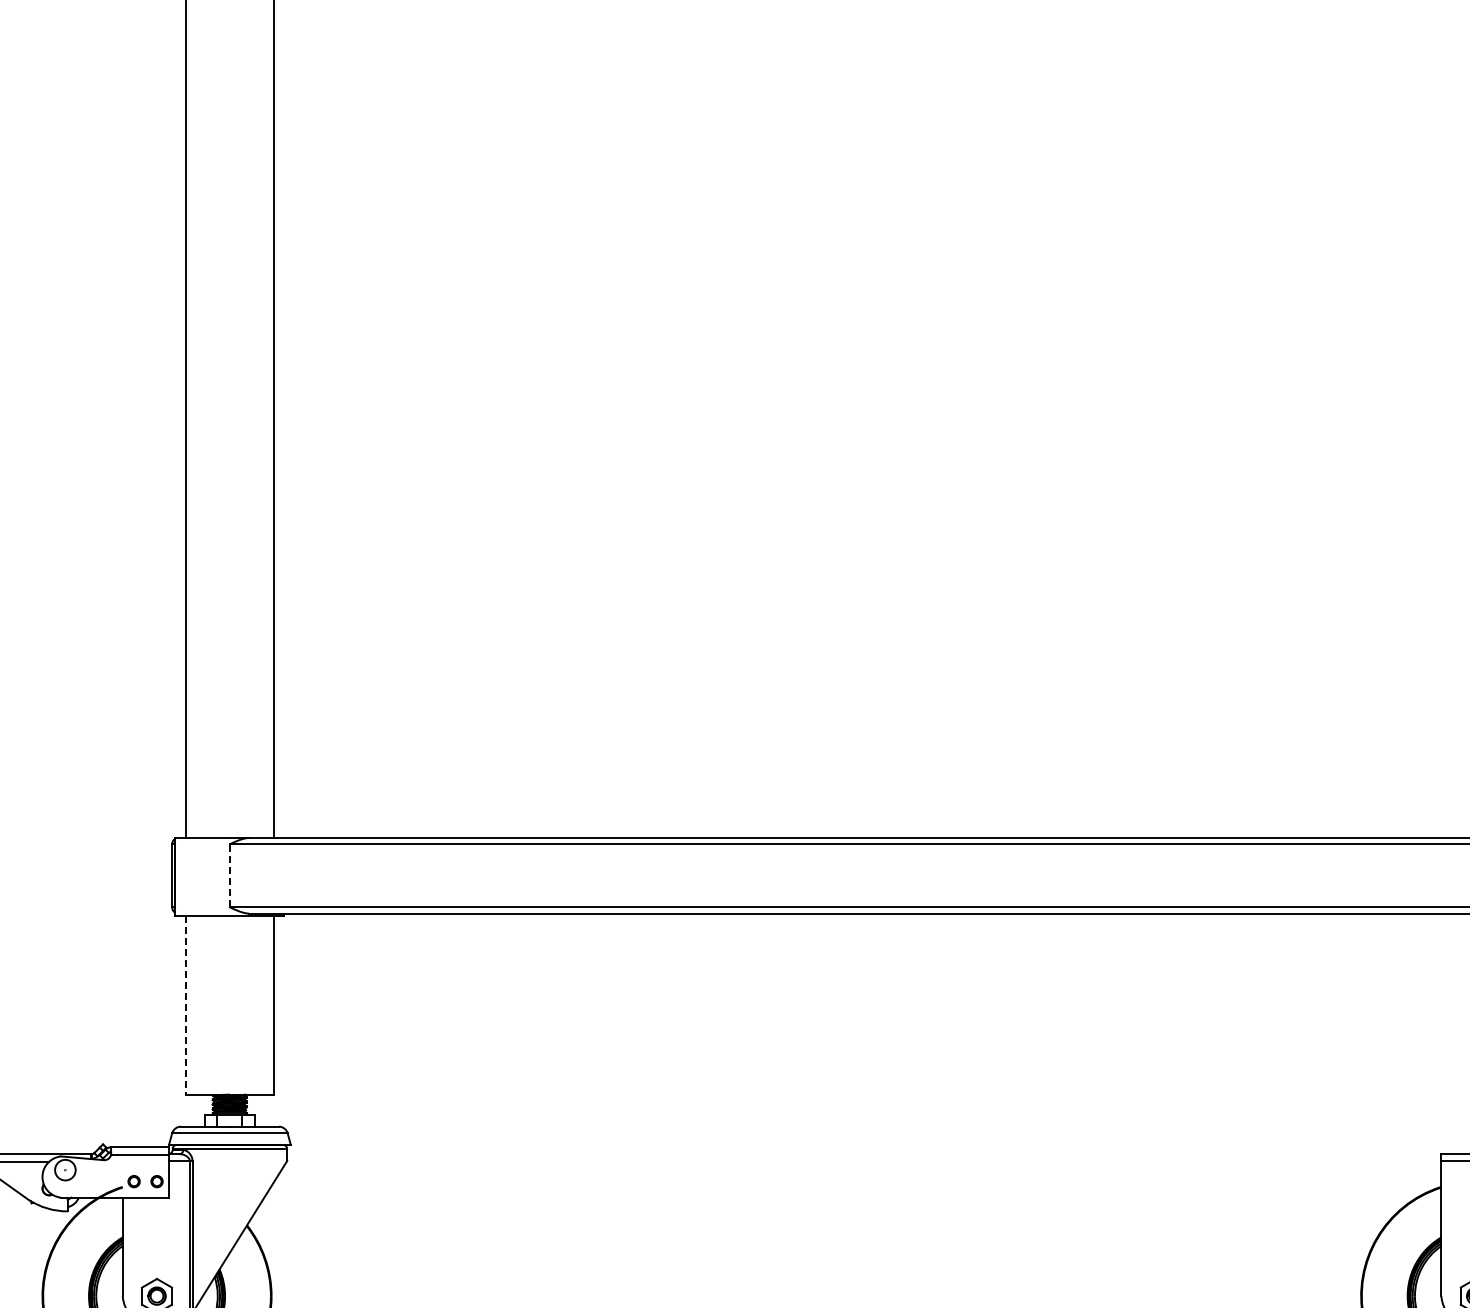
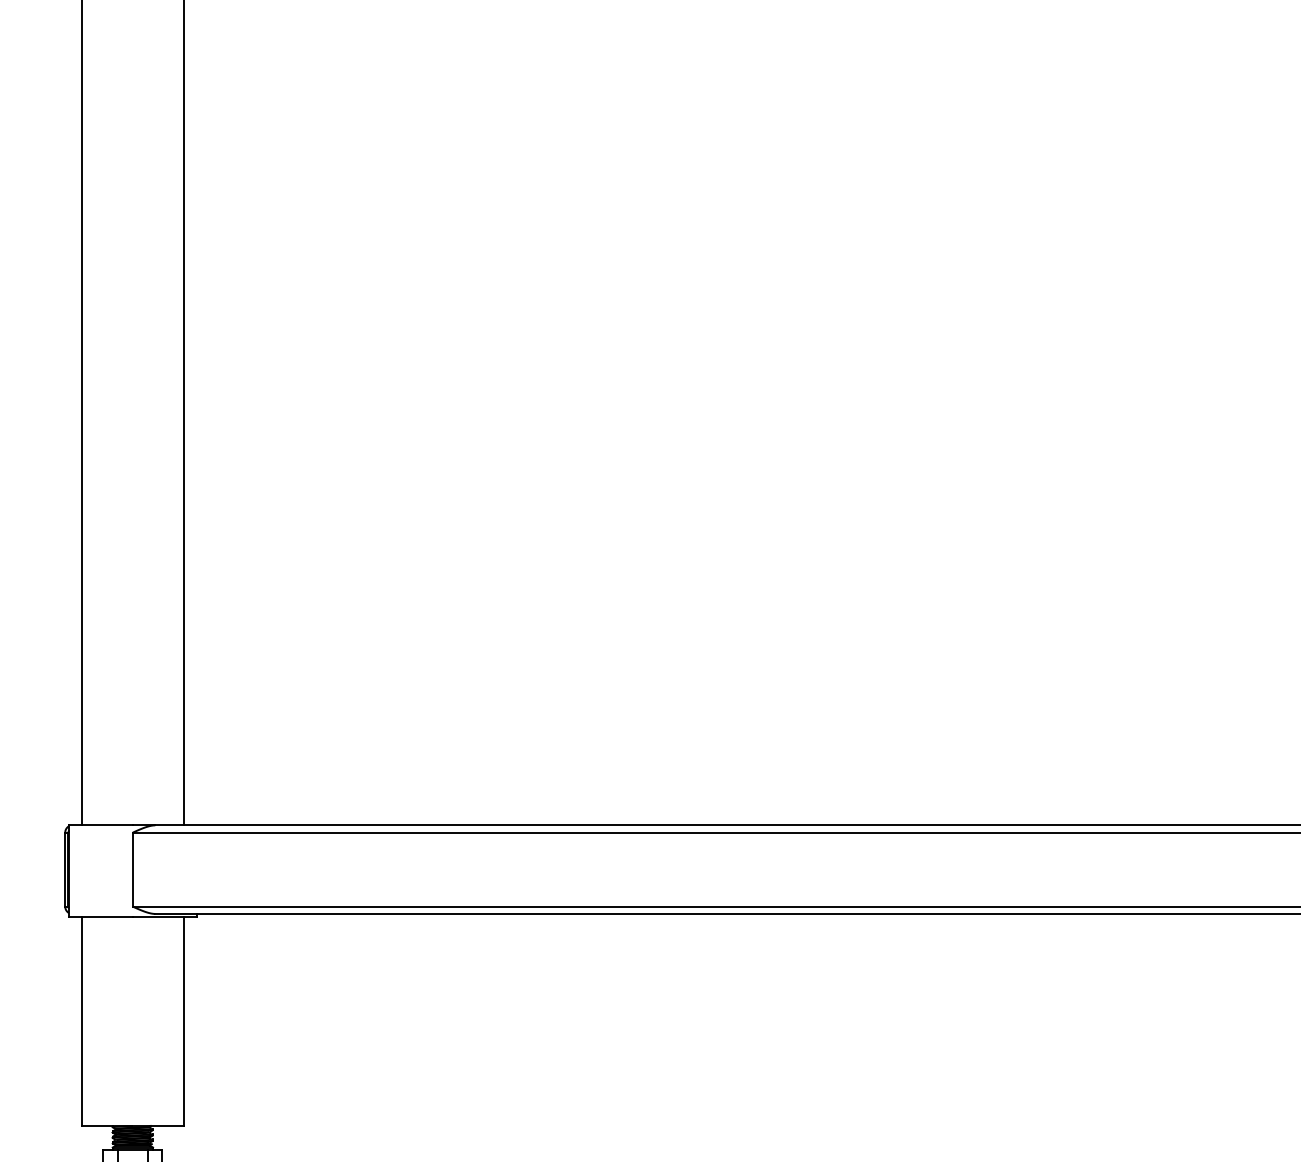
line: (229, 875) -> (132, 869), dashed -> solid
line: (186, 1005) -> (82, 1021), dashed -> solid

